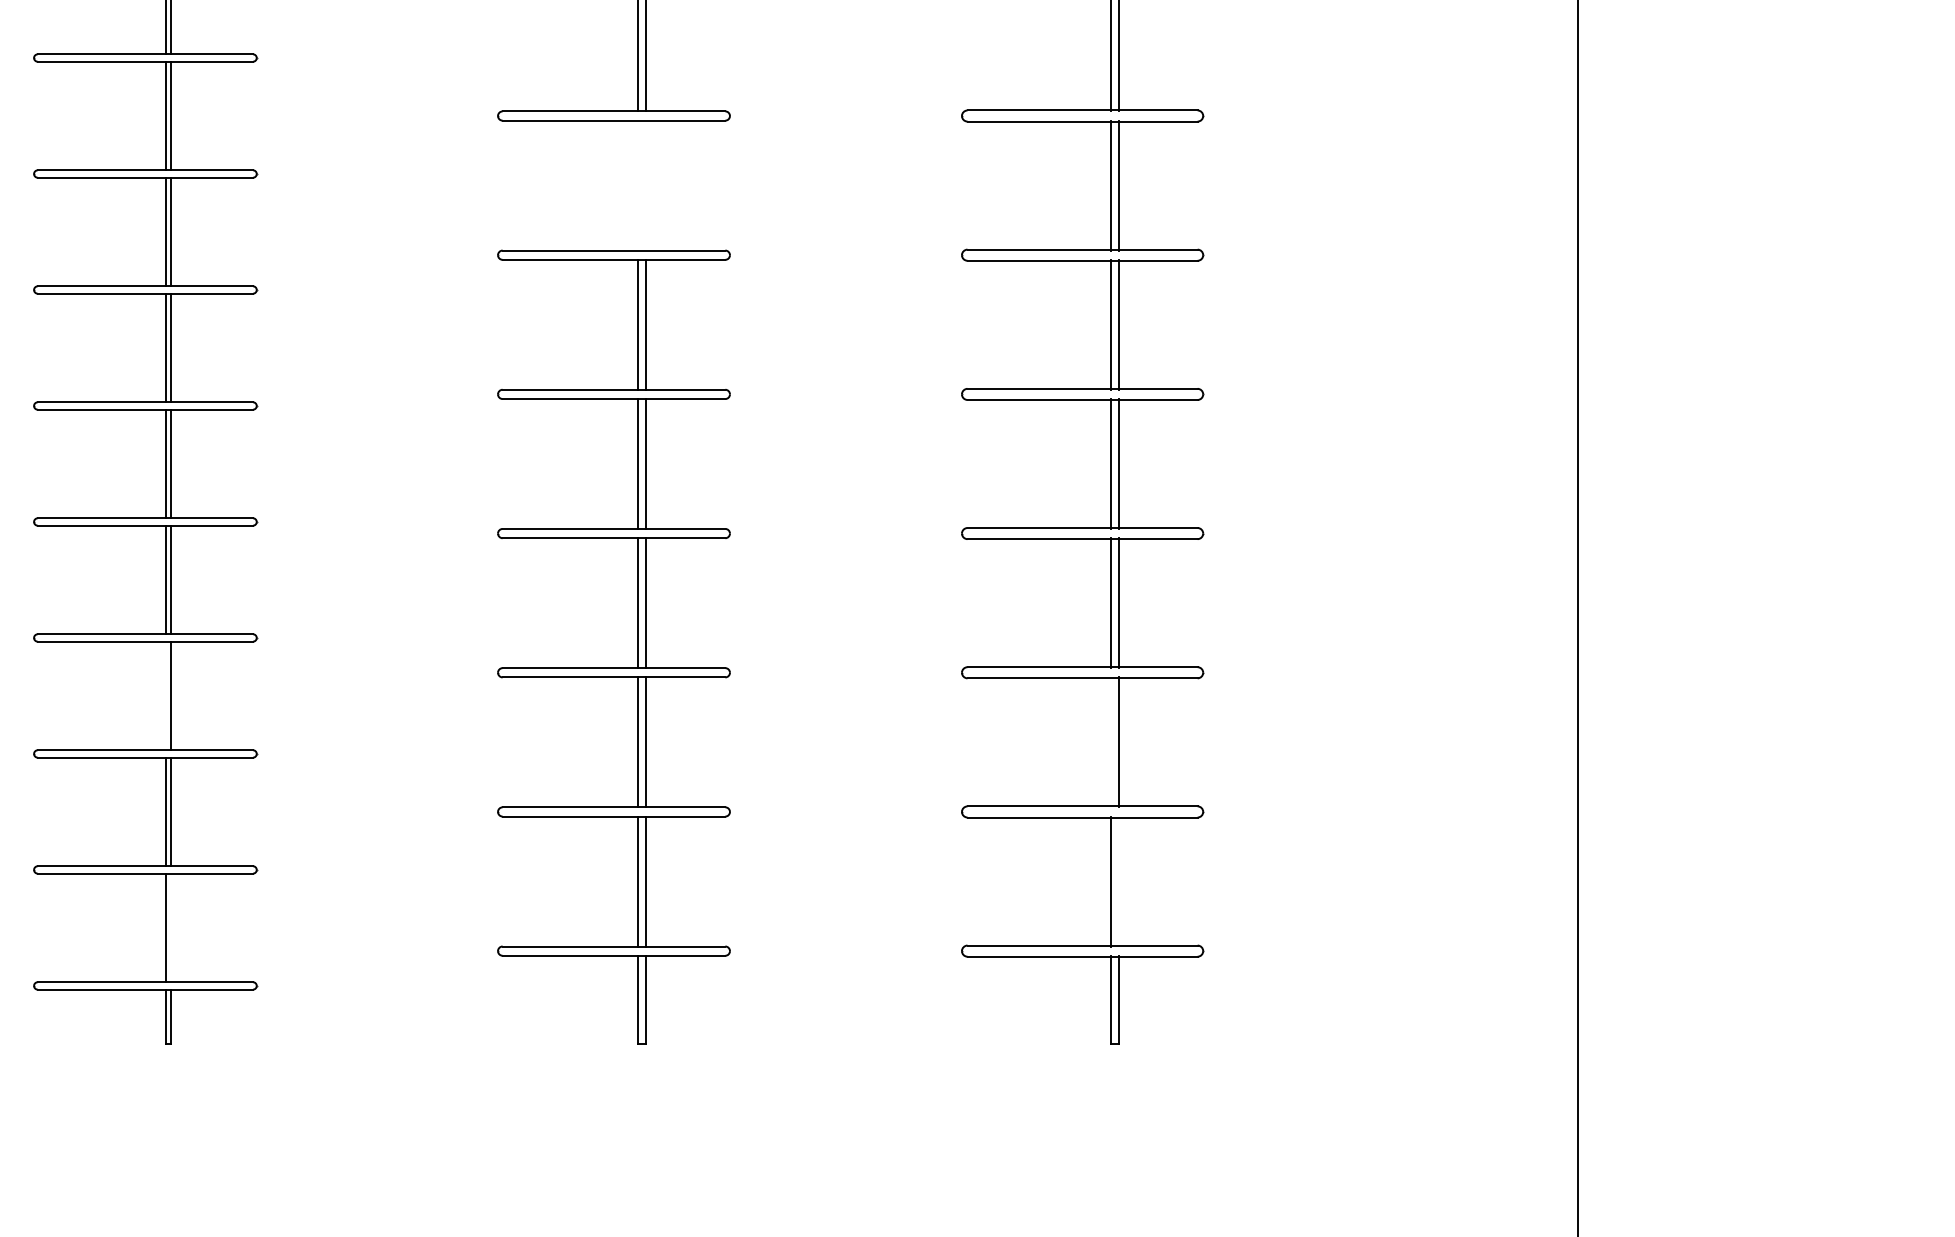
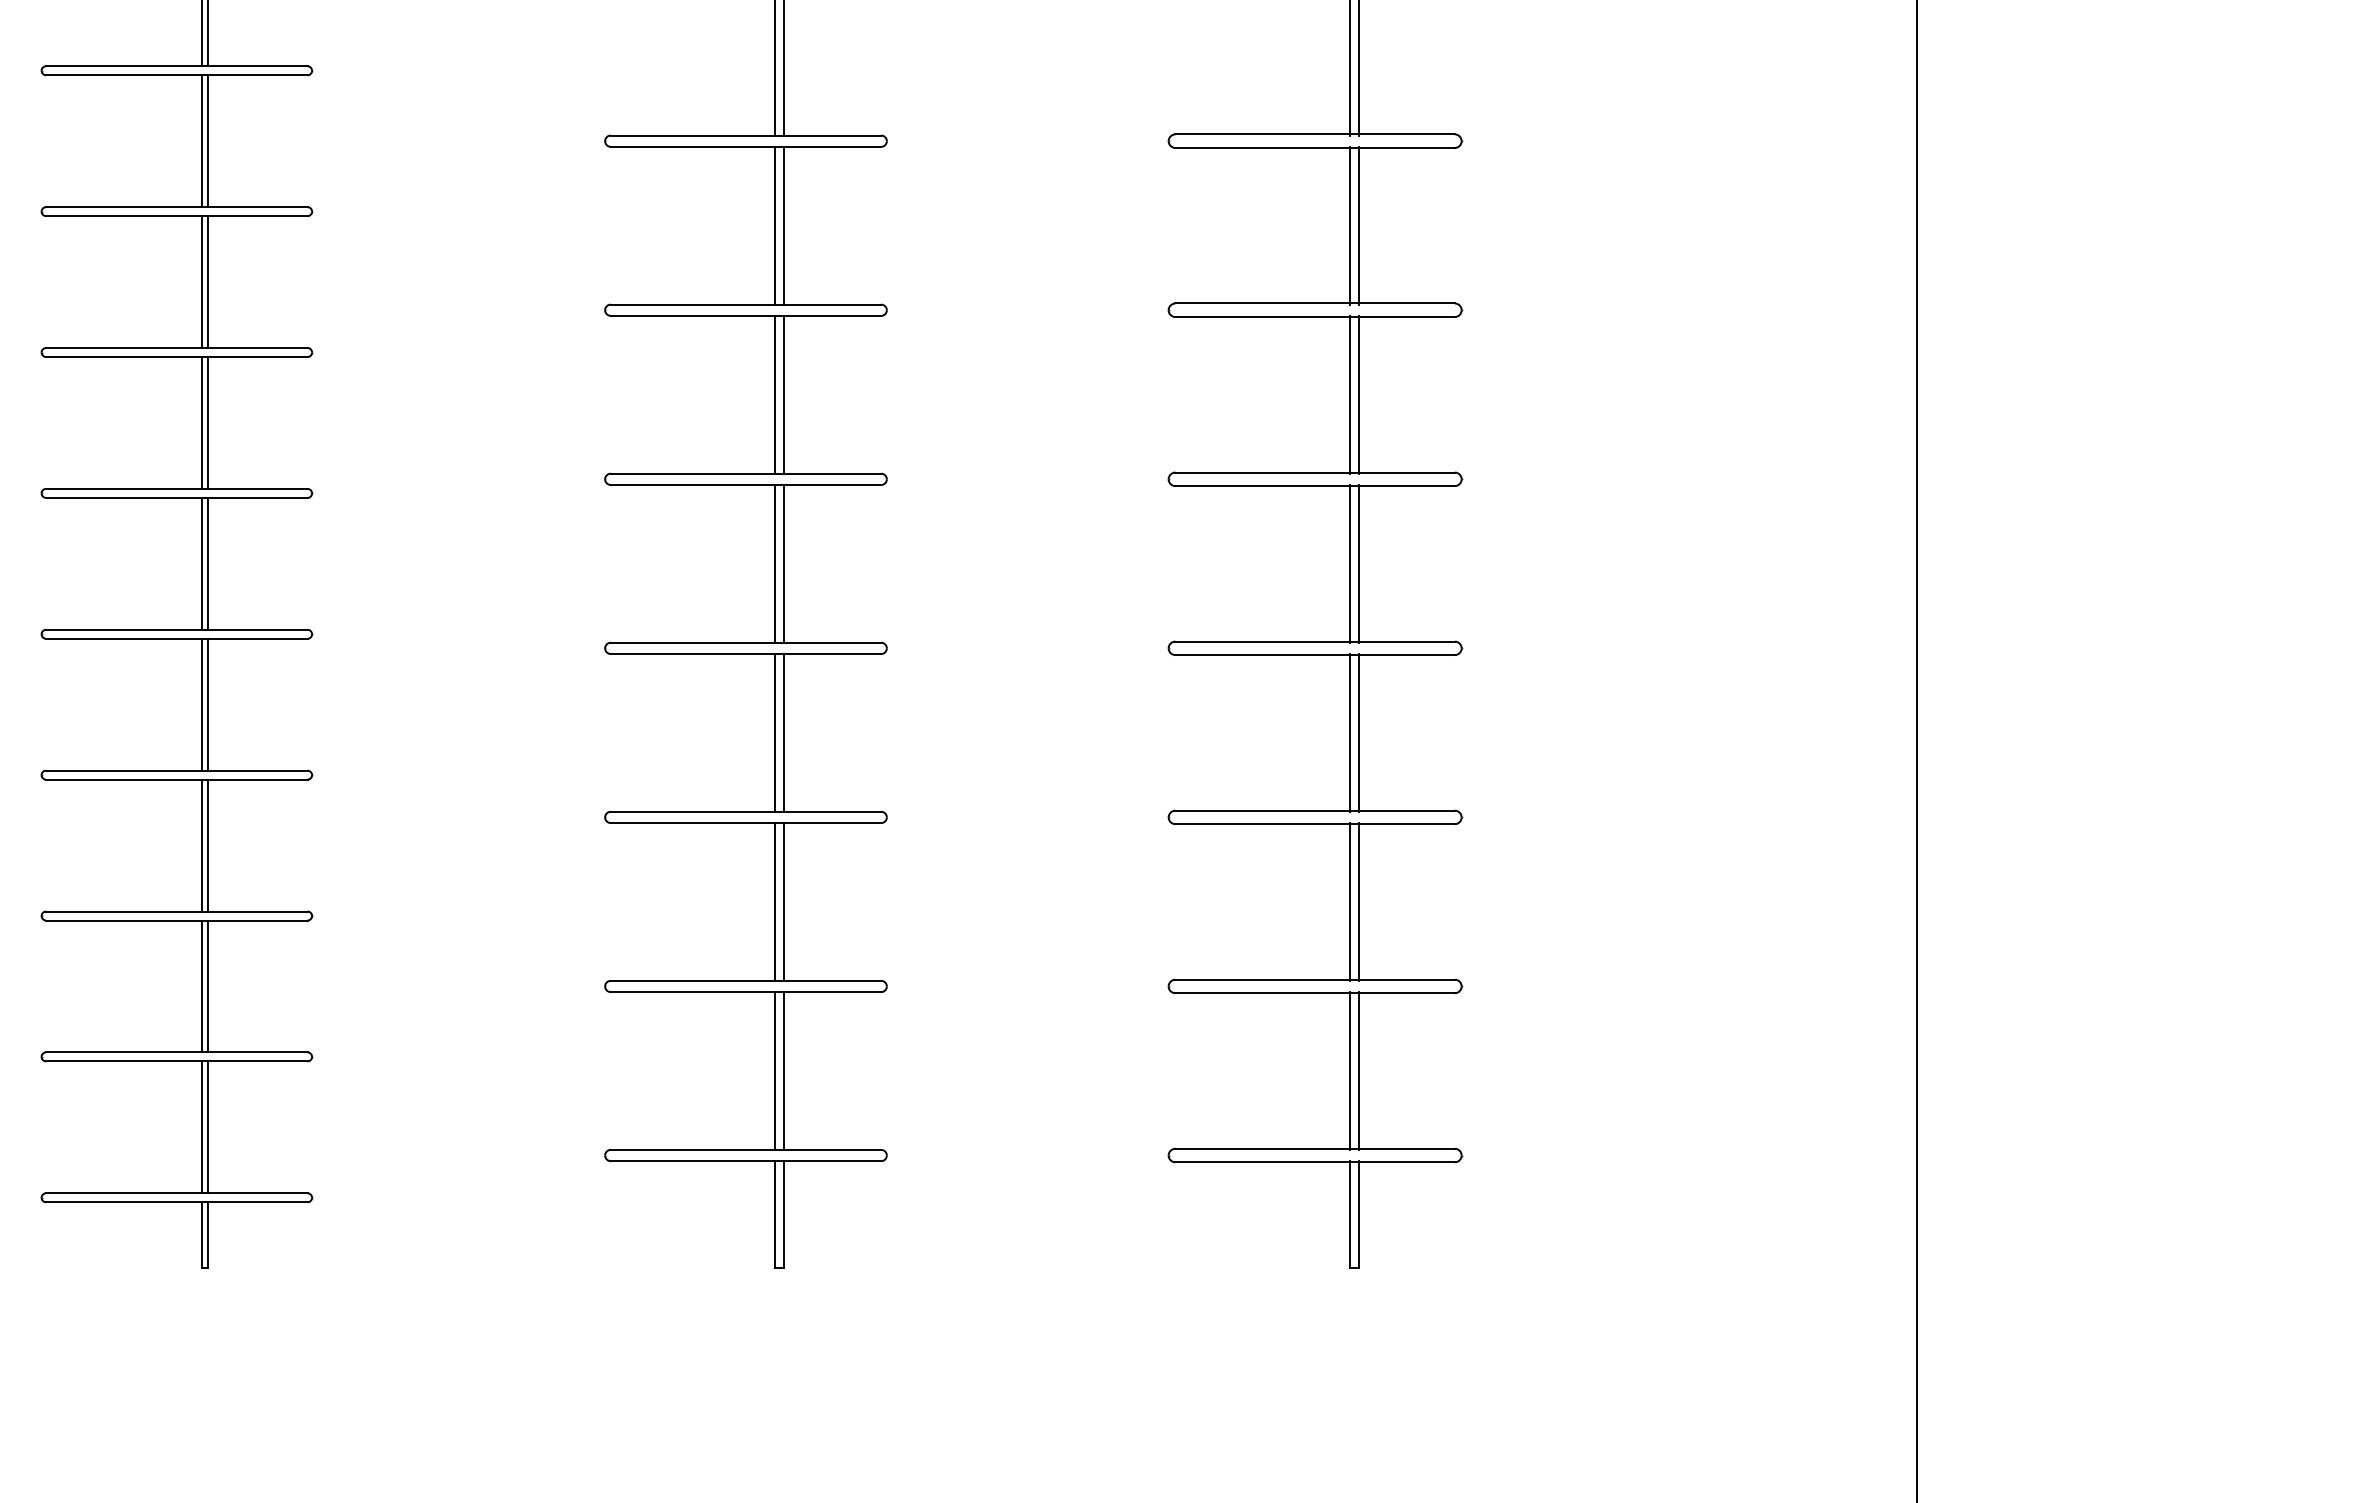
line: (638, 185) -> (775, 225), added
line: (645, 185) -> (784, 225), added
line: (165, 695) -> (201, 845), added
line: (1111, 742) -> (1350, 902), added
line: (1118, 881) -> (1358, 1070), added
line: (171, 927) -> (208, 1126), added

